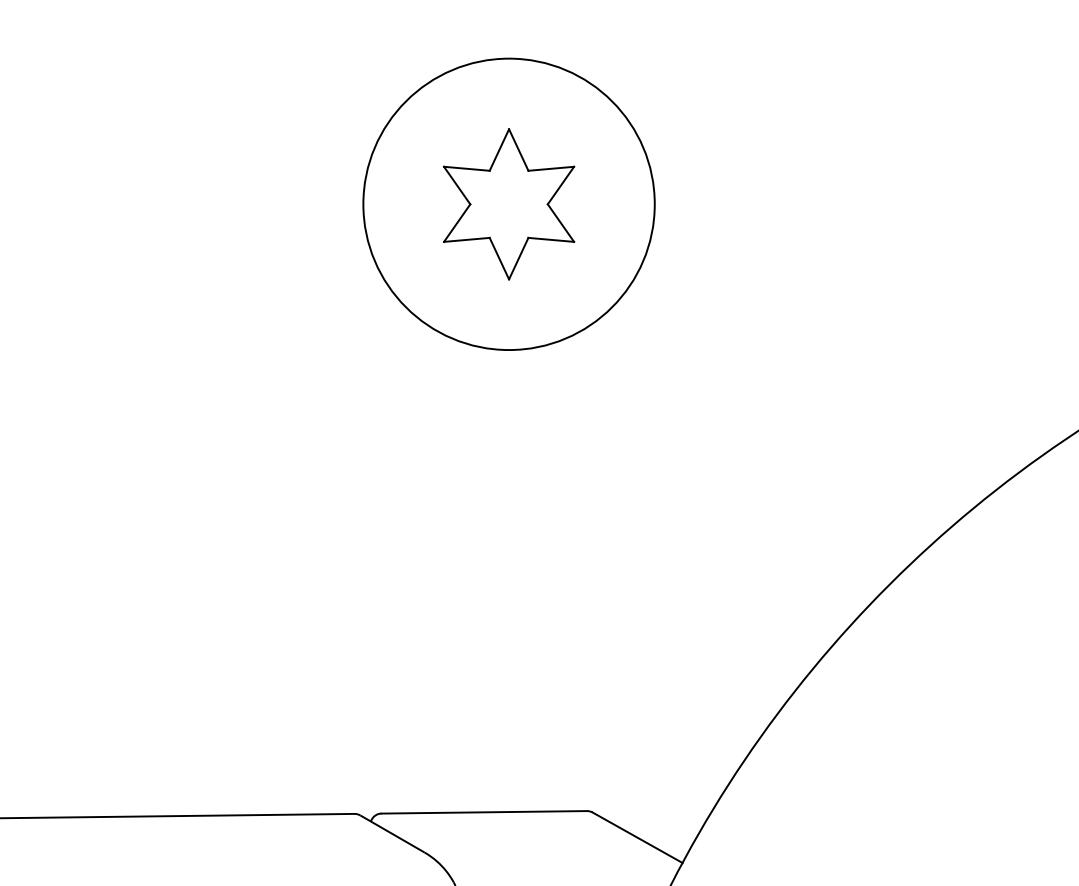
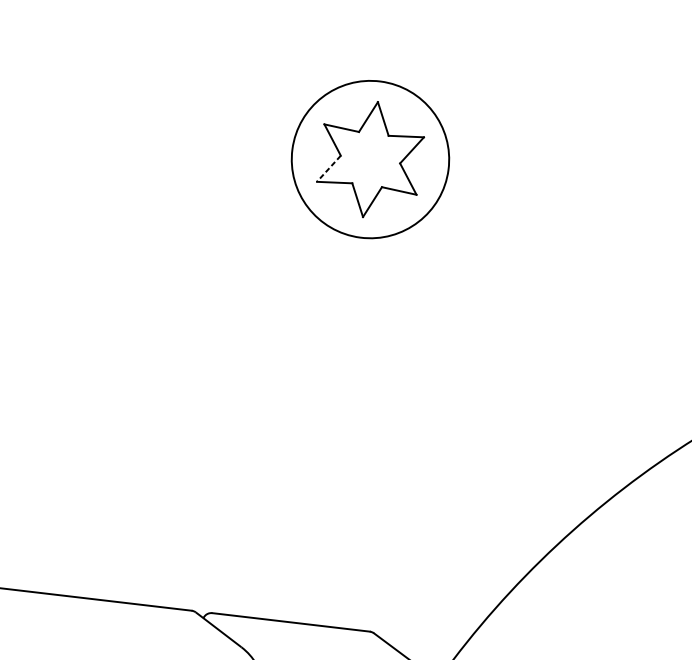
circle: (508, 204) -> (370, 159), size x0.7
line: (457, 223) -> (329, 169), solid -> dashed

